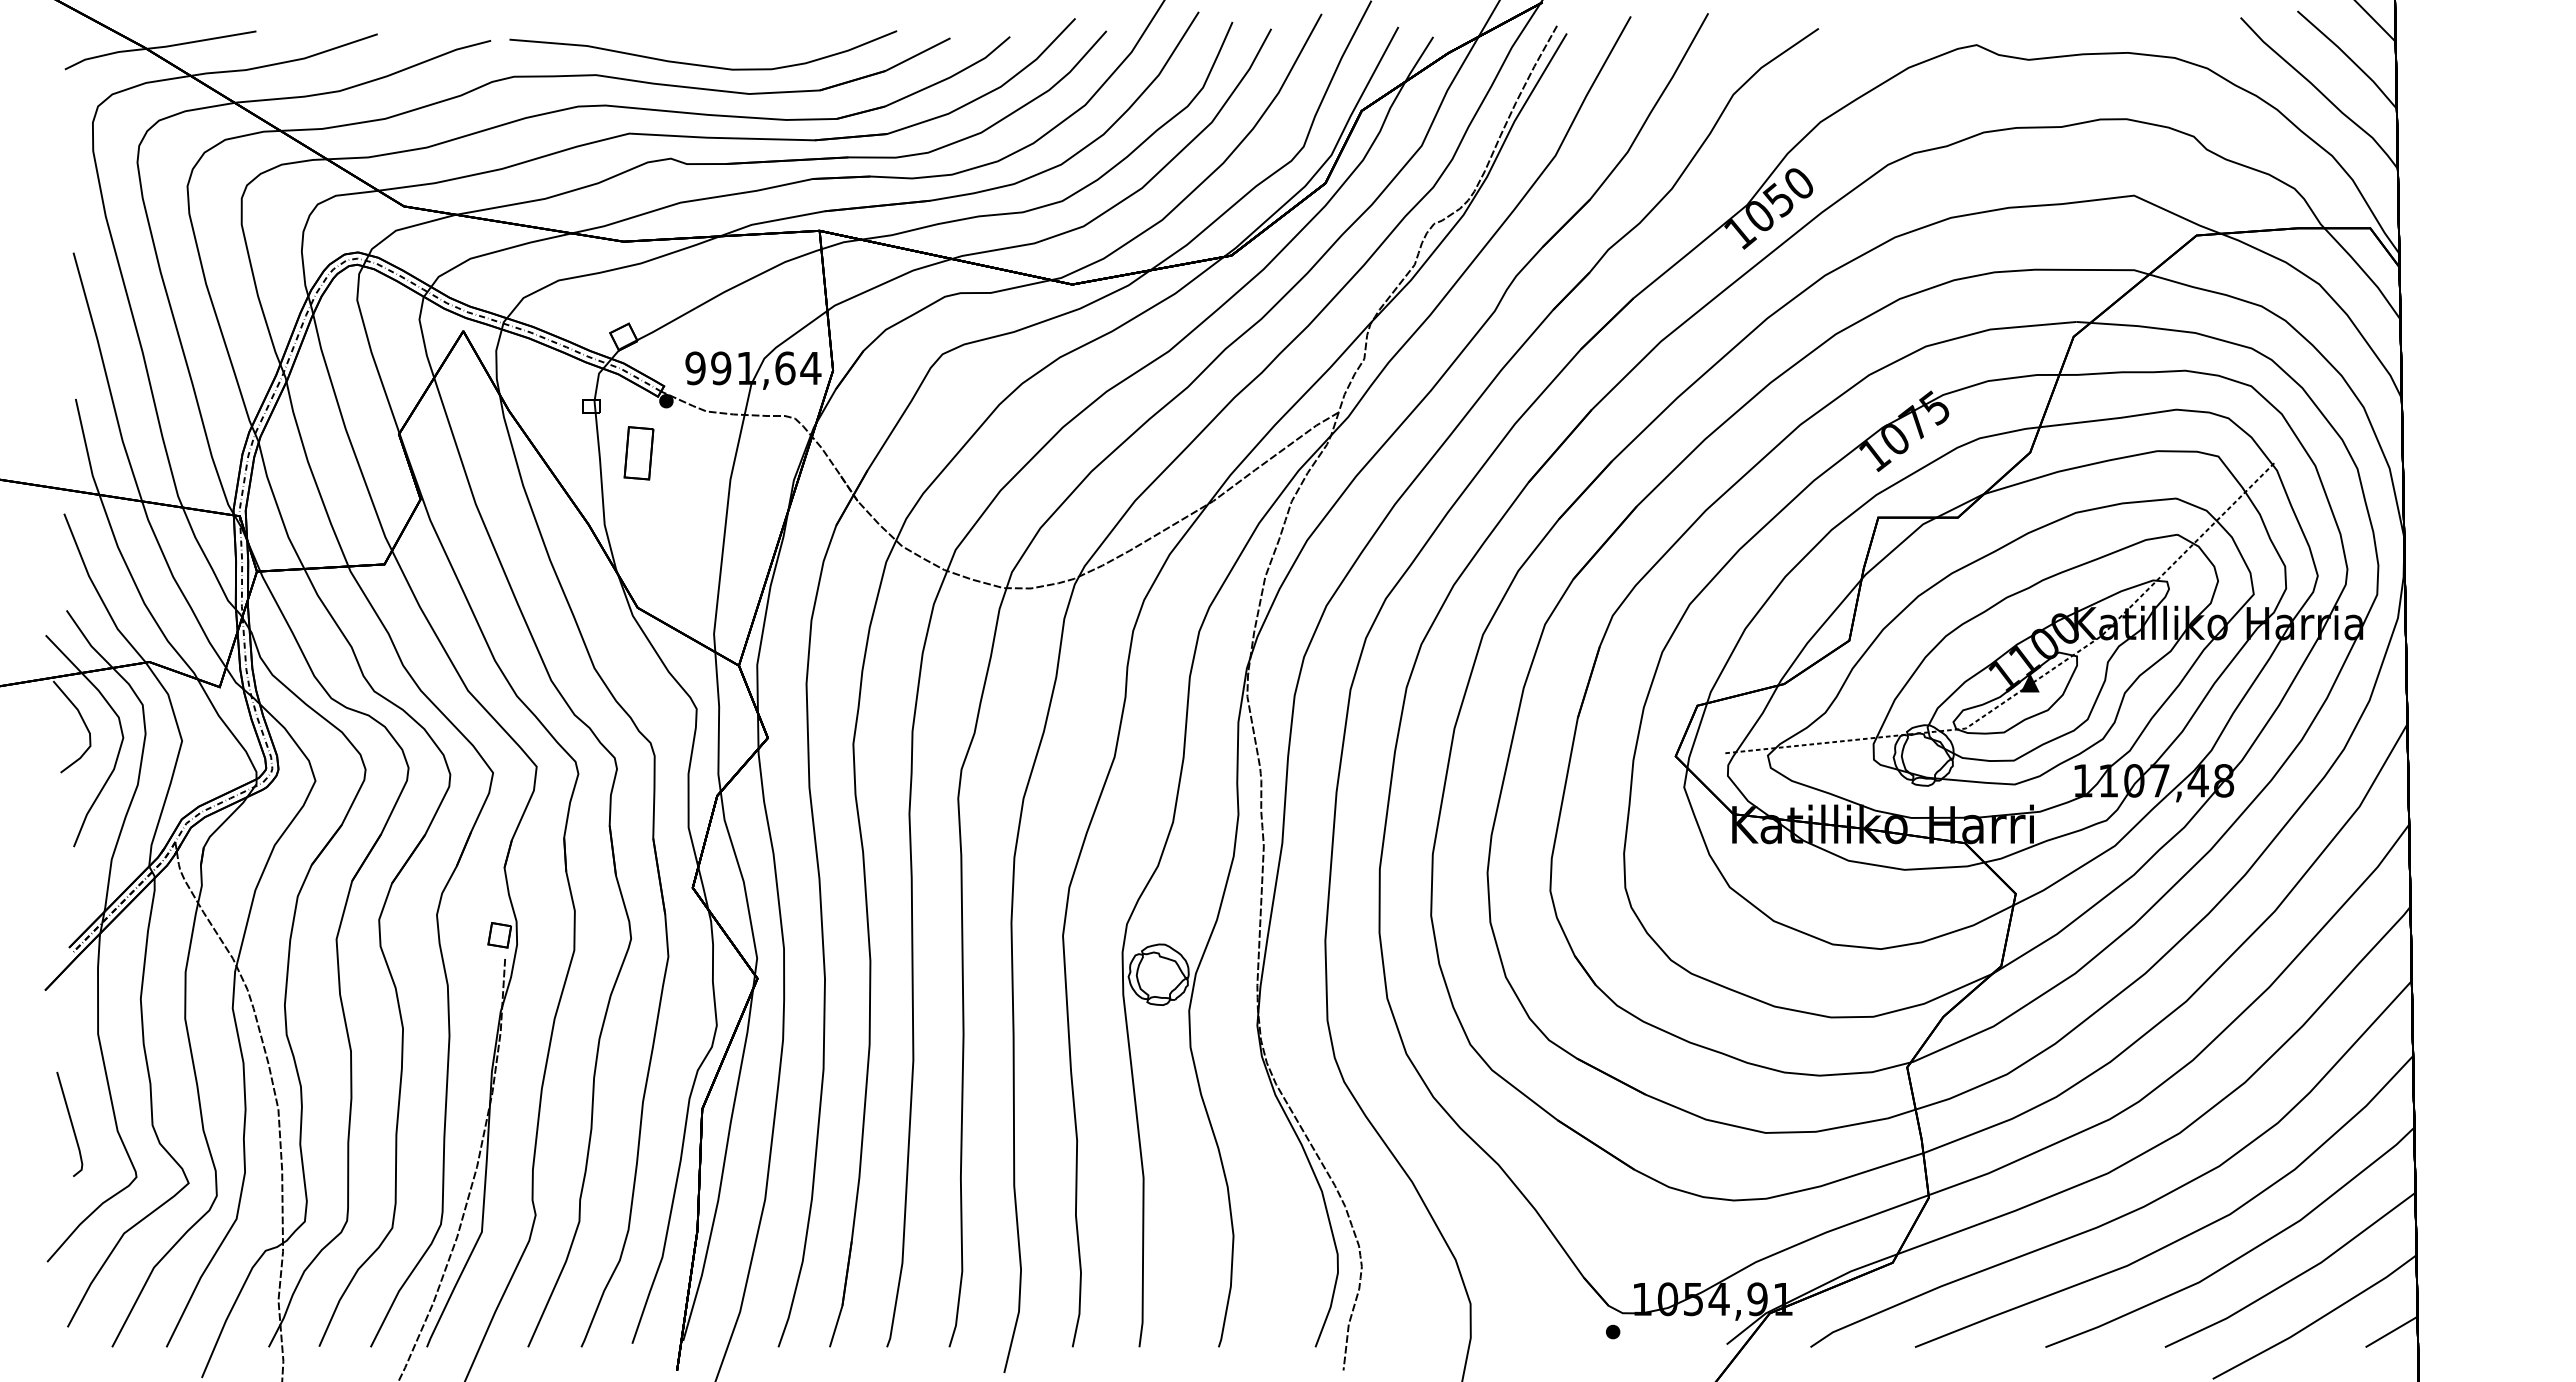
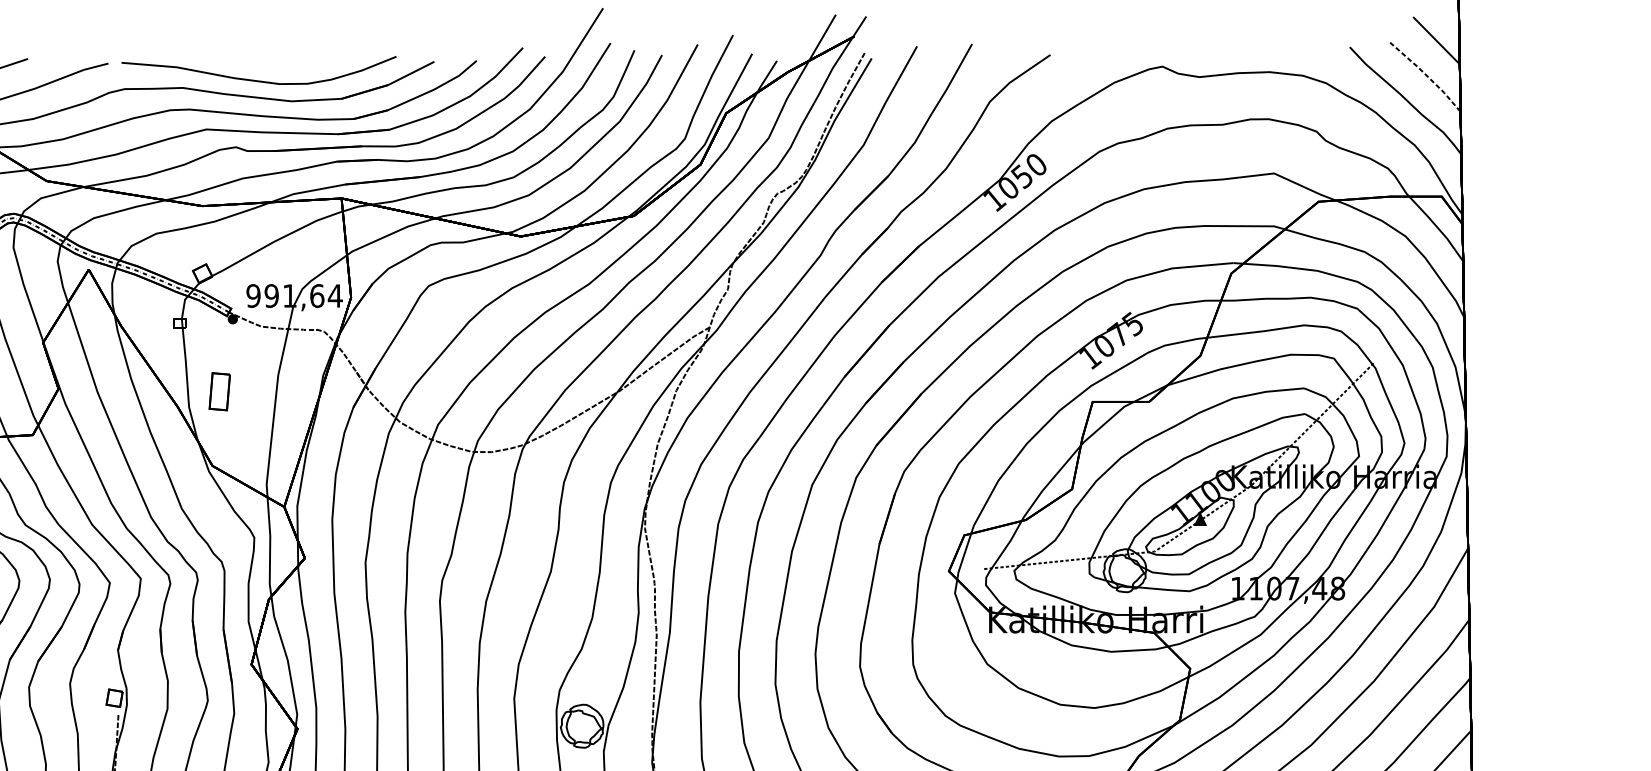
line: (2349, 58) -> (1427, 76), solid -> dashed
part: (638, 453) -> (219, 391), moved

